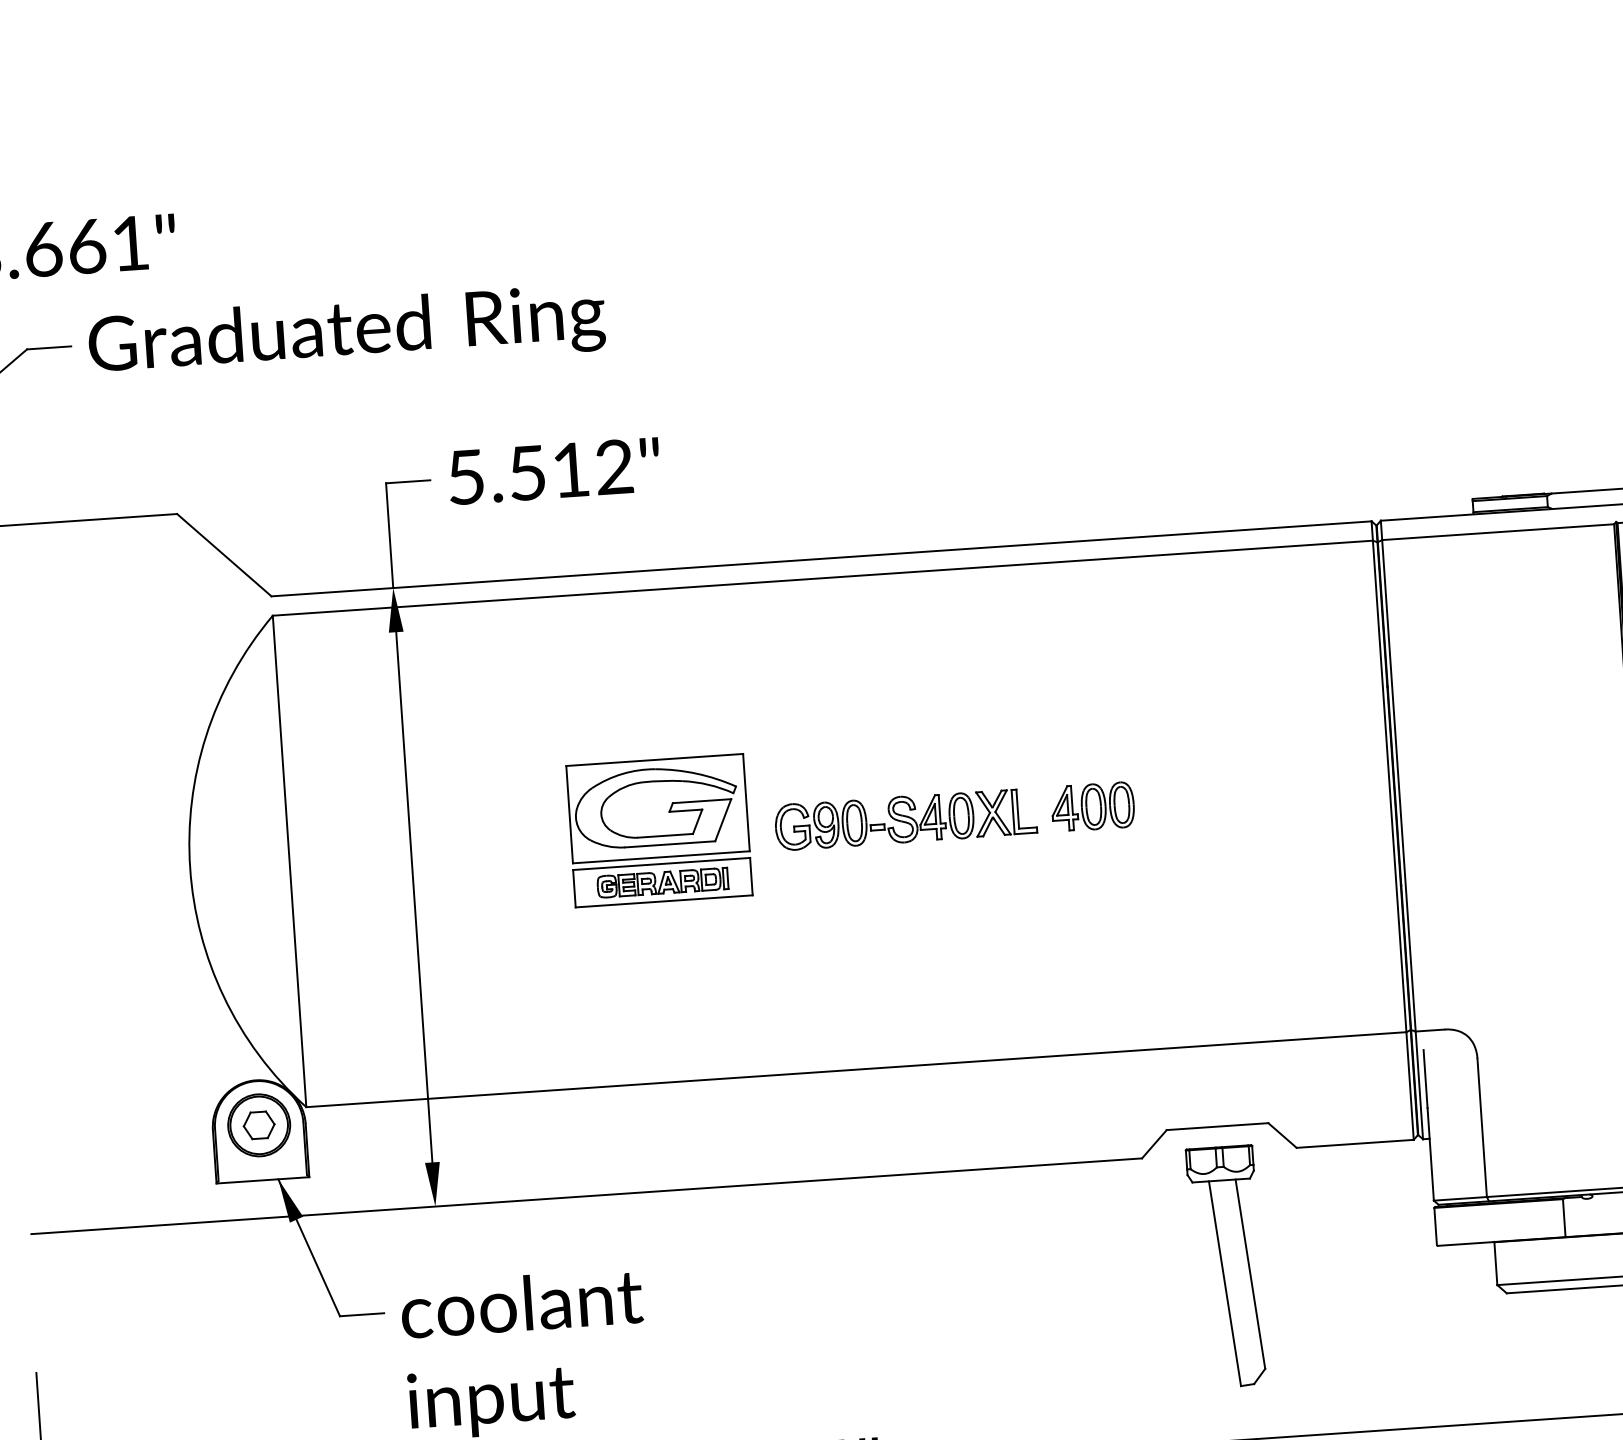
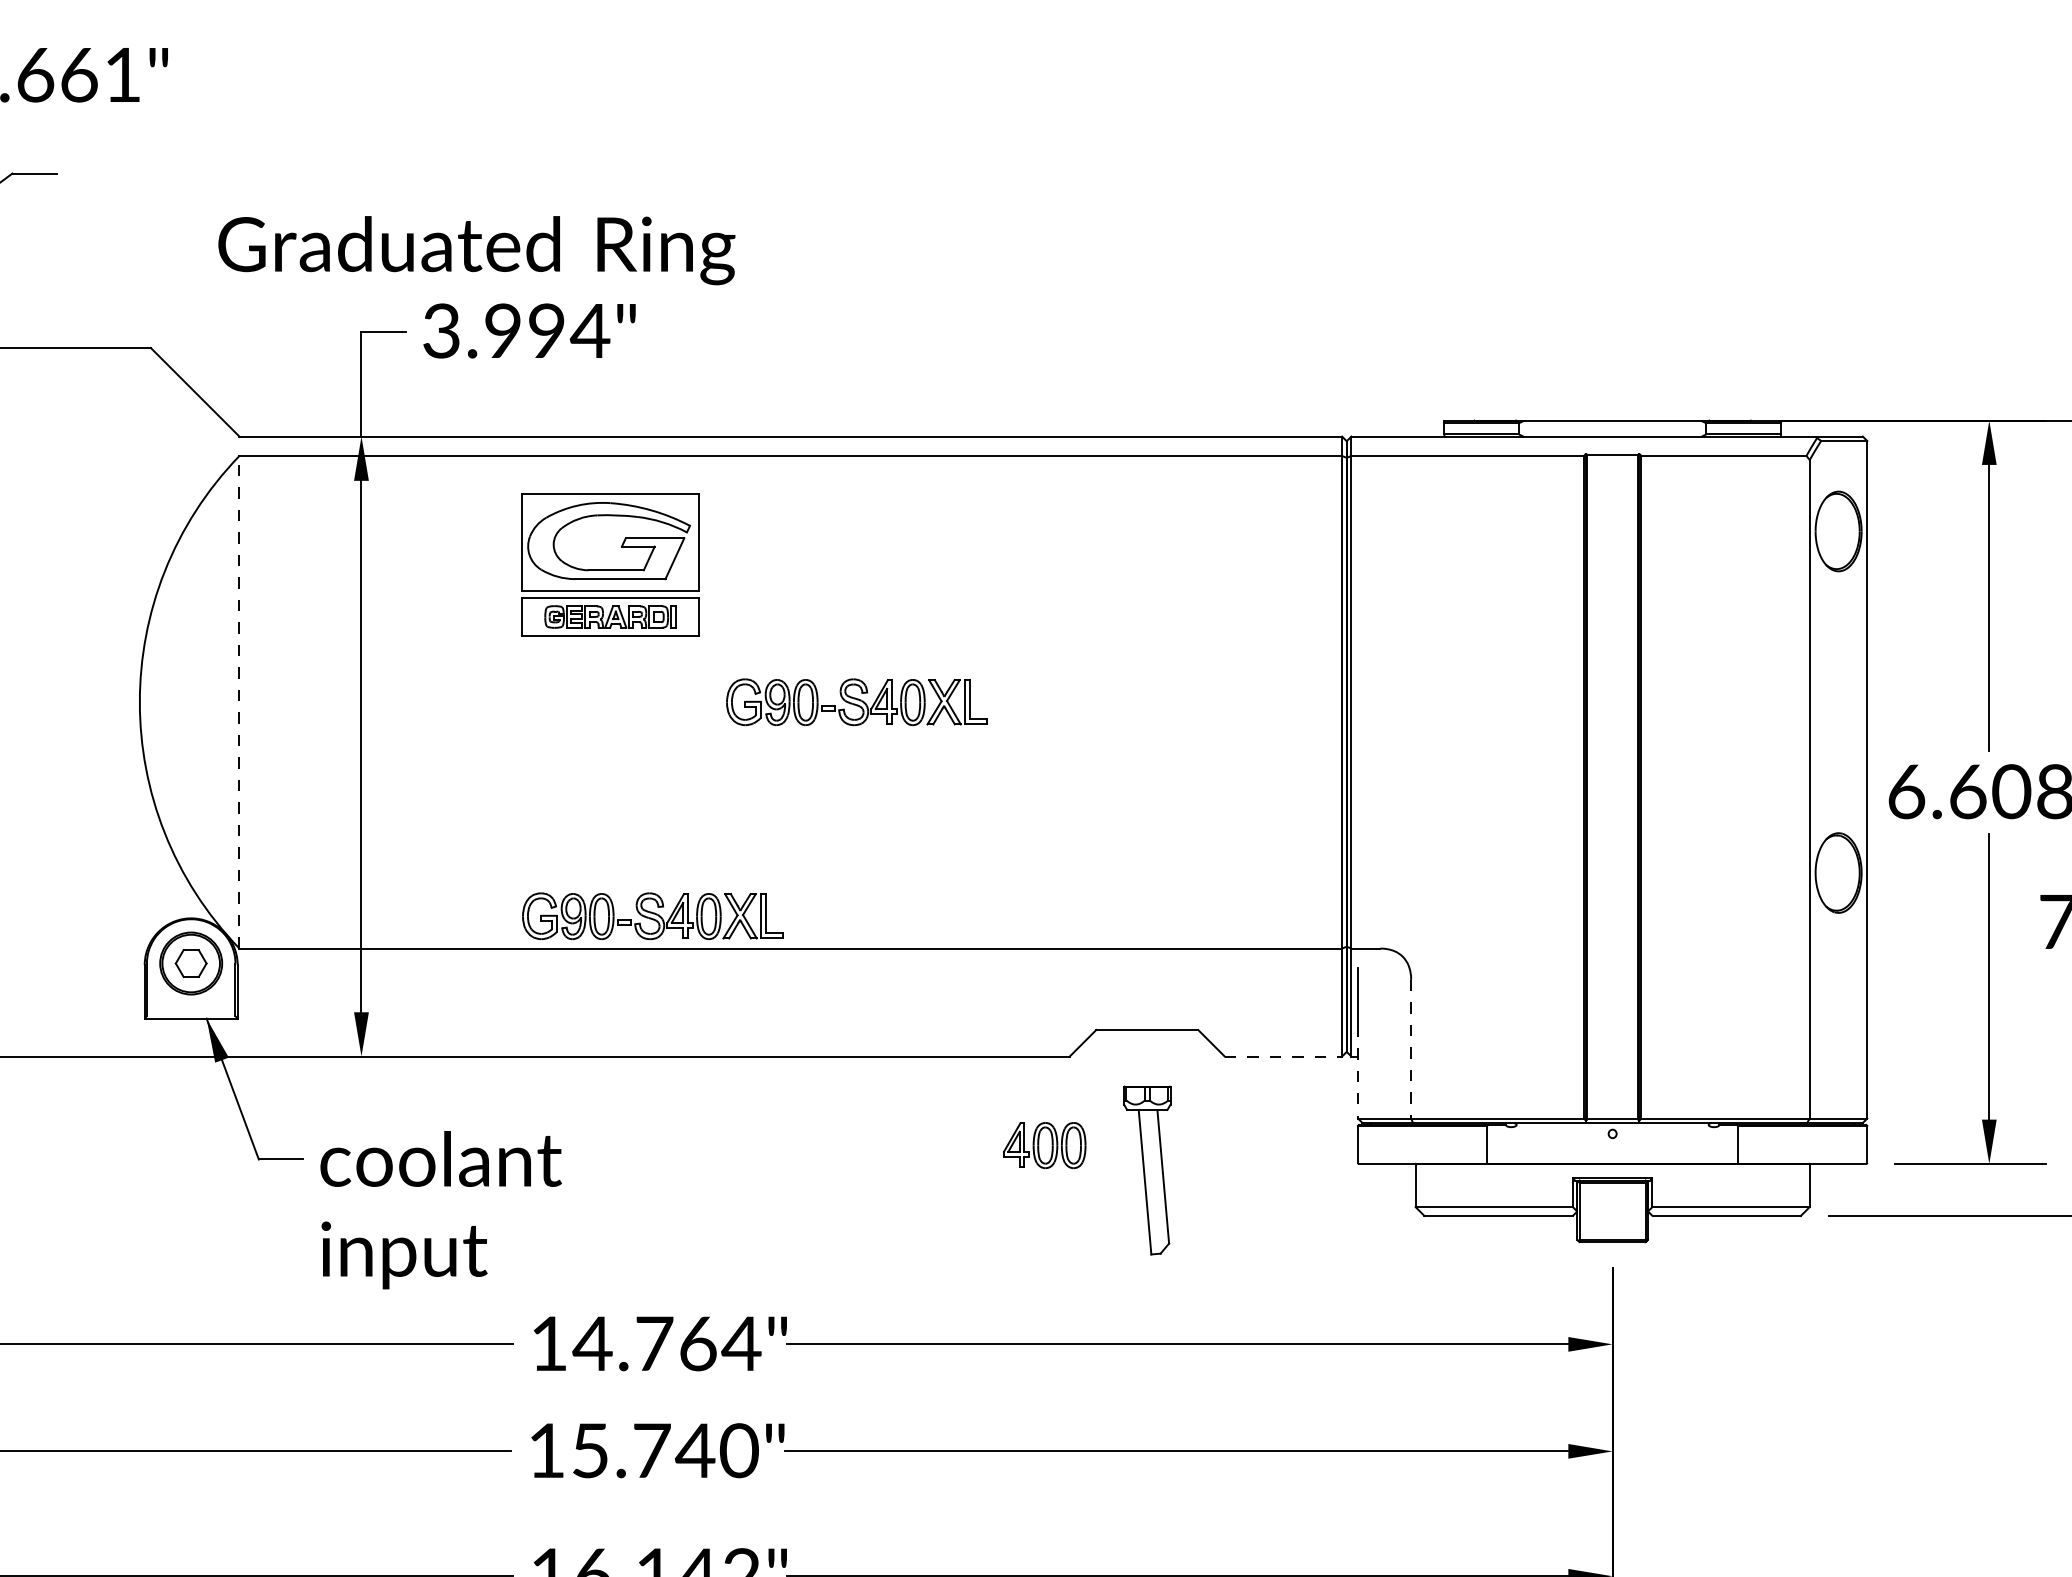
text: (346, 333) -> (476, 250), moved
text: (540, 471) -> (516, 330), 5.512" -> 3.994"
part: (1092, 806) -> (1044, 1145), moved
part: (659, 830) -> (610, 564), moved
line: (289, 860) -> (239, 701), solid -> dashed
part: (716, 1047) -> (652, 916), added
line: (1482, 1128) -> (1411, 1049), solid -> dashed
line: (1355, 1143) -> (1283, 1056), solid -> dashed
line: (1431, 1154) -> (1358, 1072), solid -> dashed
part: (1227, 1266) -> (1147, 1170), size x0.7

